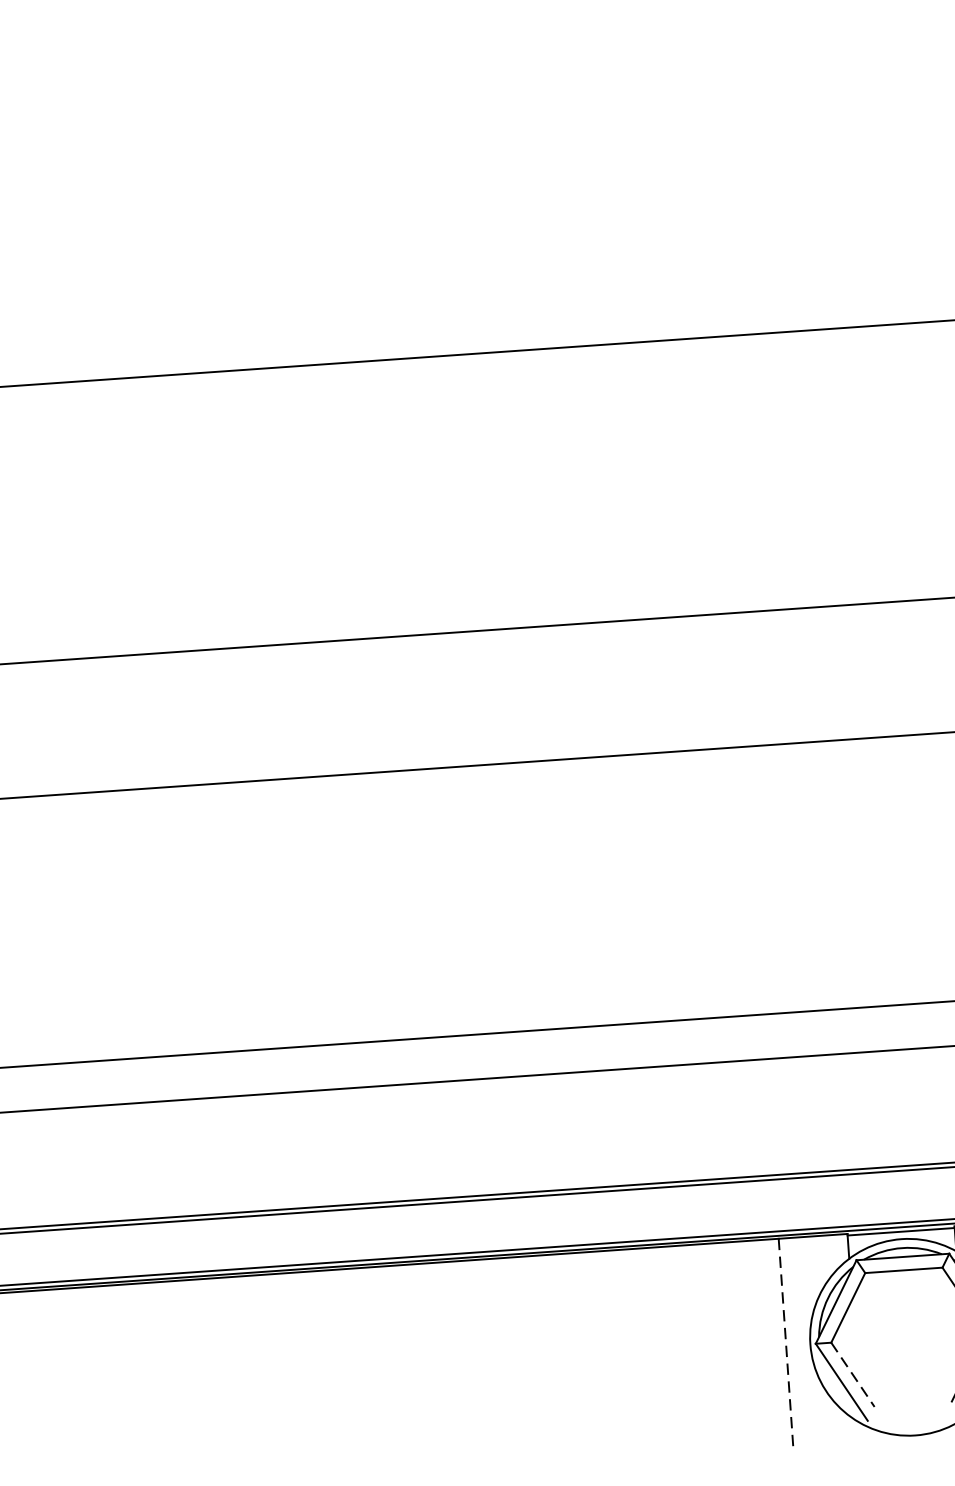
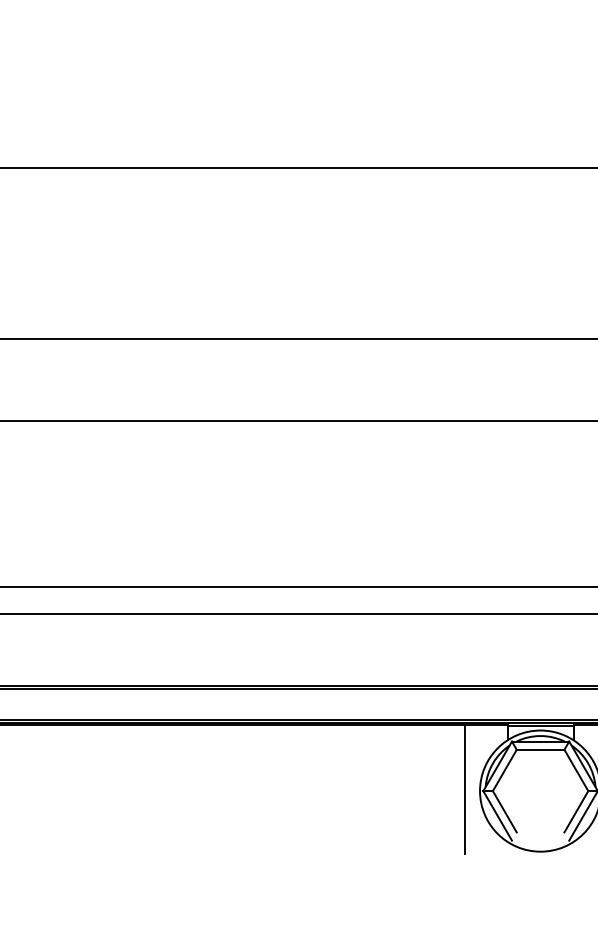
line: (786, 1343) -> (465, 789), dashed -> solid
line: (852, 1374) -> (504, 811), dashed -> solid

